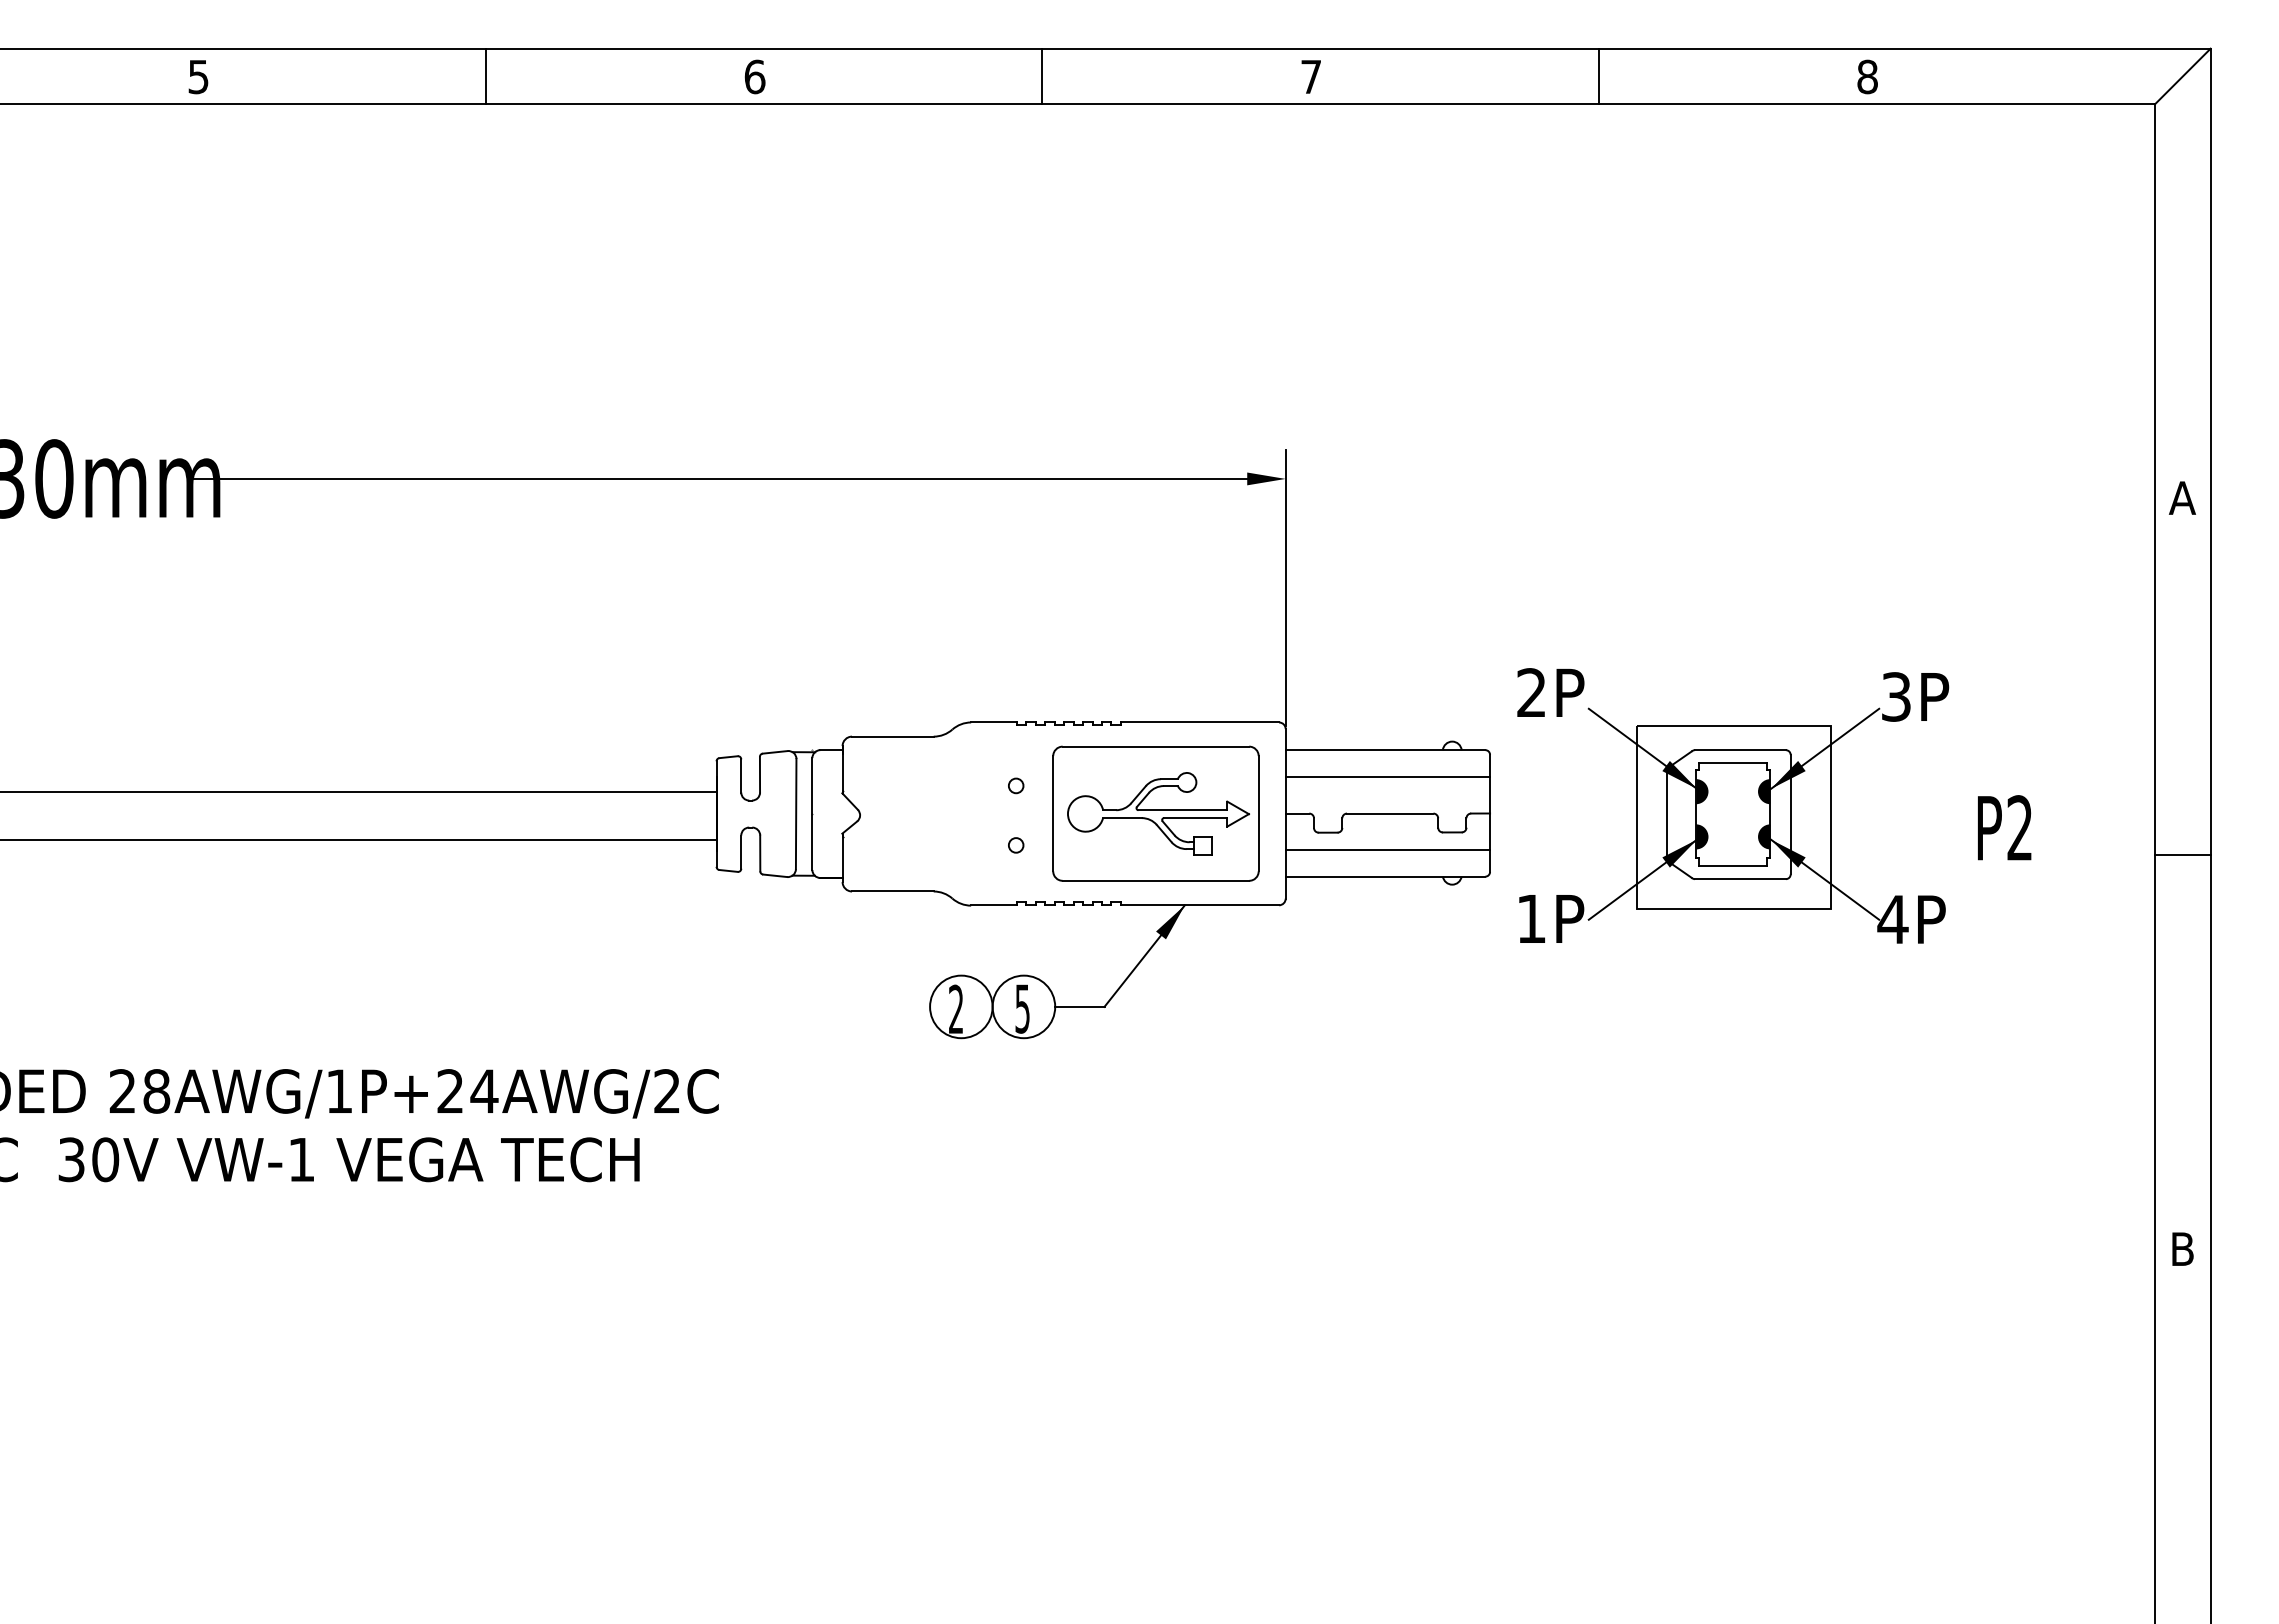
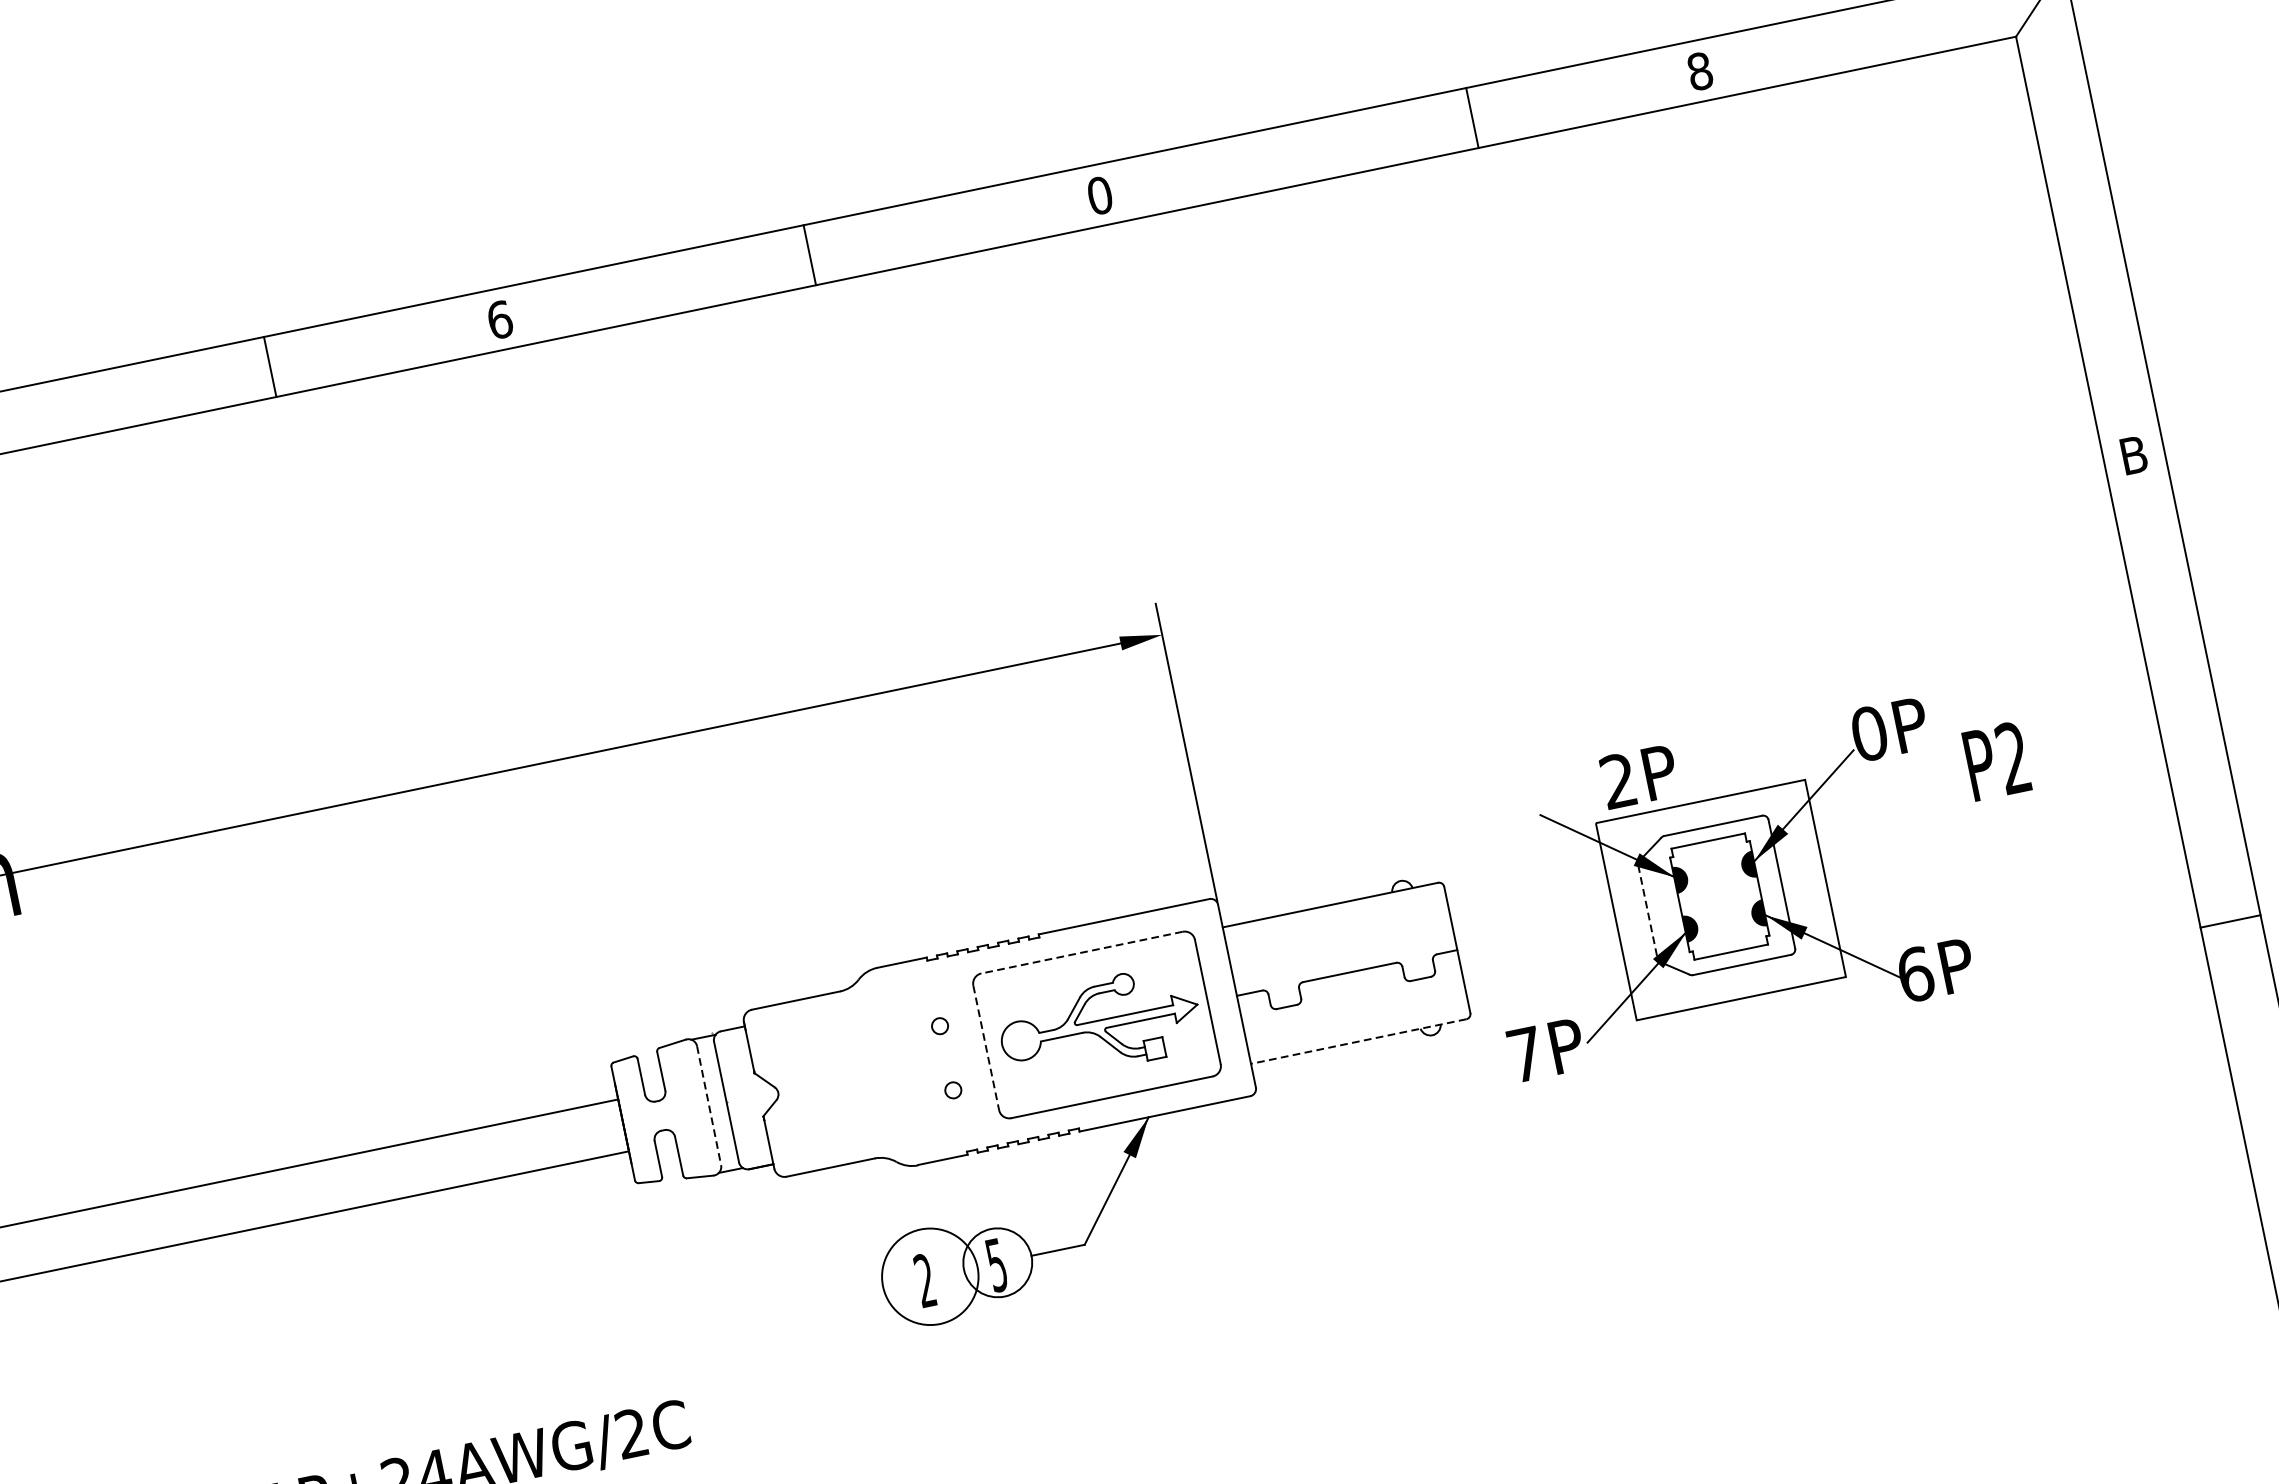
line: (485, 76) -> (269, 367), moved
text: (1311, 76) -> (1100, 195), 7 -> 0
line: (1598, 76) -> (1472, 118), moved
text: (2182, 497) -> (2133, 454), A -> B
text: (1550, 692) -> (1638, 776), moved
text: (1896, 696) -> (1869, 733), 3P -> 0P
line: (1155, 746) -> (1081, 952), solid -> dashed
line: (1387, 776) -> (1338, 933), removed
line: (1053, 813) -> (986, 1047), solid -> dashed
line: (796, 814) -> (709, 1106), solid -> dashed
line: (1666, 815) -> (1648, 912), solid -> dashed
text: (2004, 827) -> (1996, 760), moved
line: (1387, 850) -> (1354, 1012), removed
line: (2182, 855) -> (2230, 921), moved
line: (1385, 876) -> (1358, 1041), solid -> dashed
text: (1531, 918) -> (1525, 1054), 1P -> 7P
text: (1892, 919) -> (1915, 974), 4P -> 6P
circle: (961, 1006) -> (930, 1276), size x1.4

